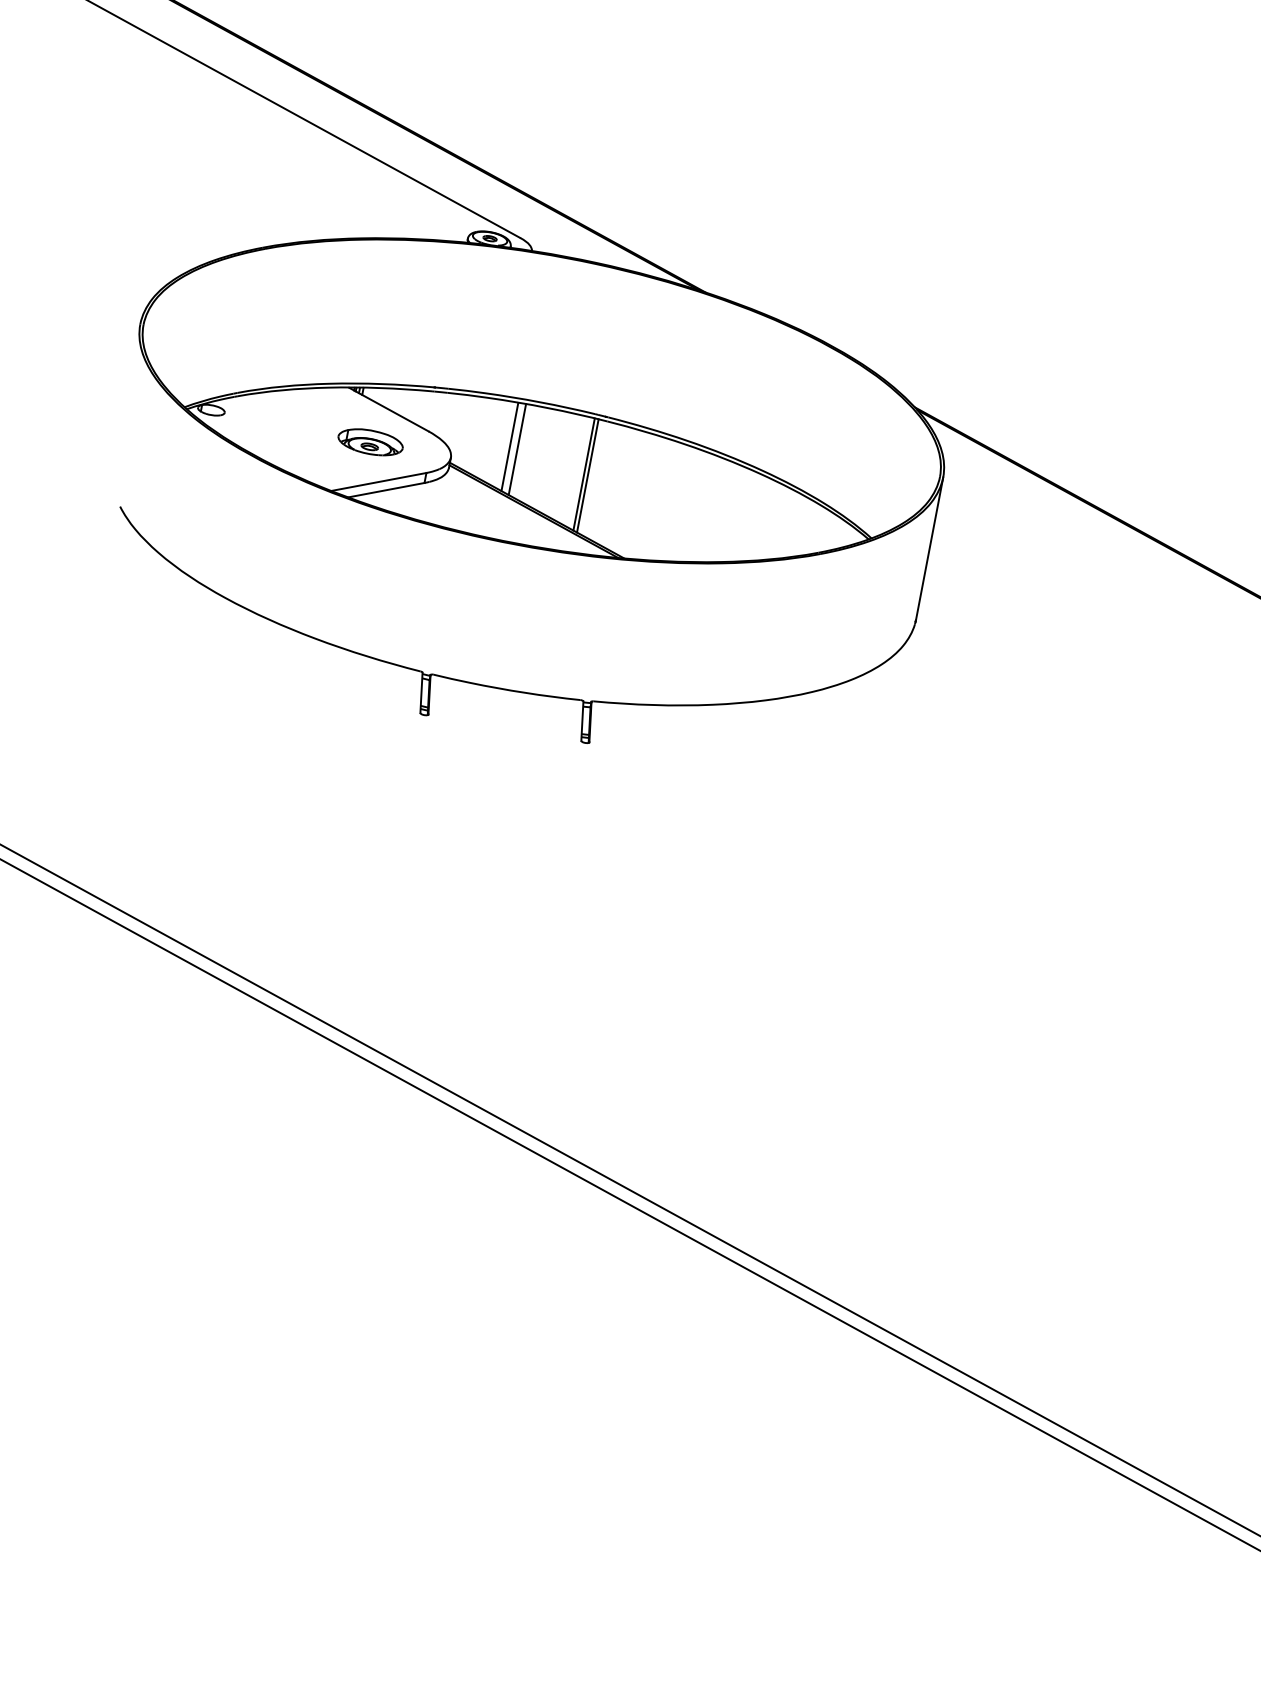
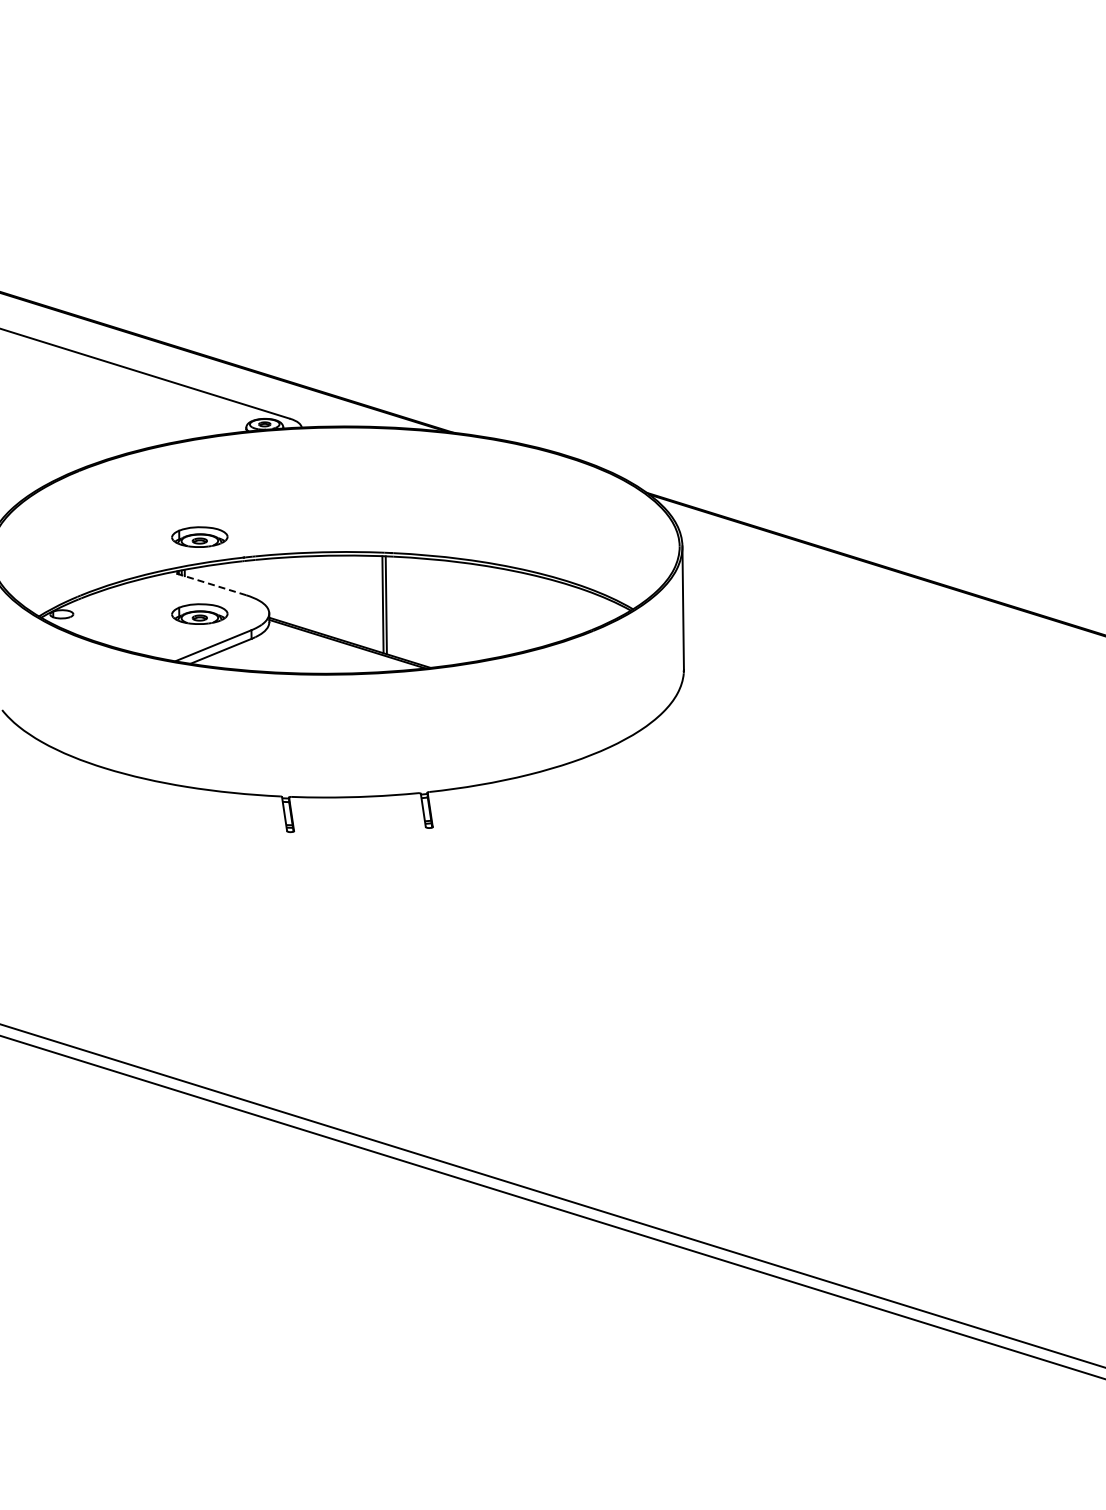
part: (388, 352) -> (199, 536), added
line: (388, 409) -> (209, 583), solid -> dashed
line: (509, 447) -> (316, 594), removed
line: (516, 449) -> (322, 595), removed

